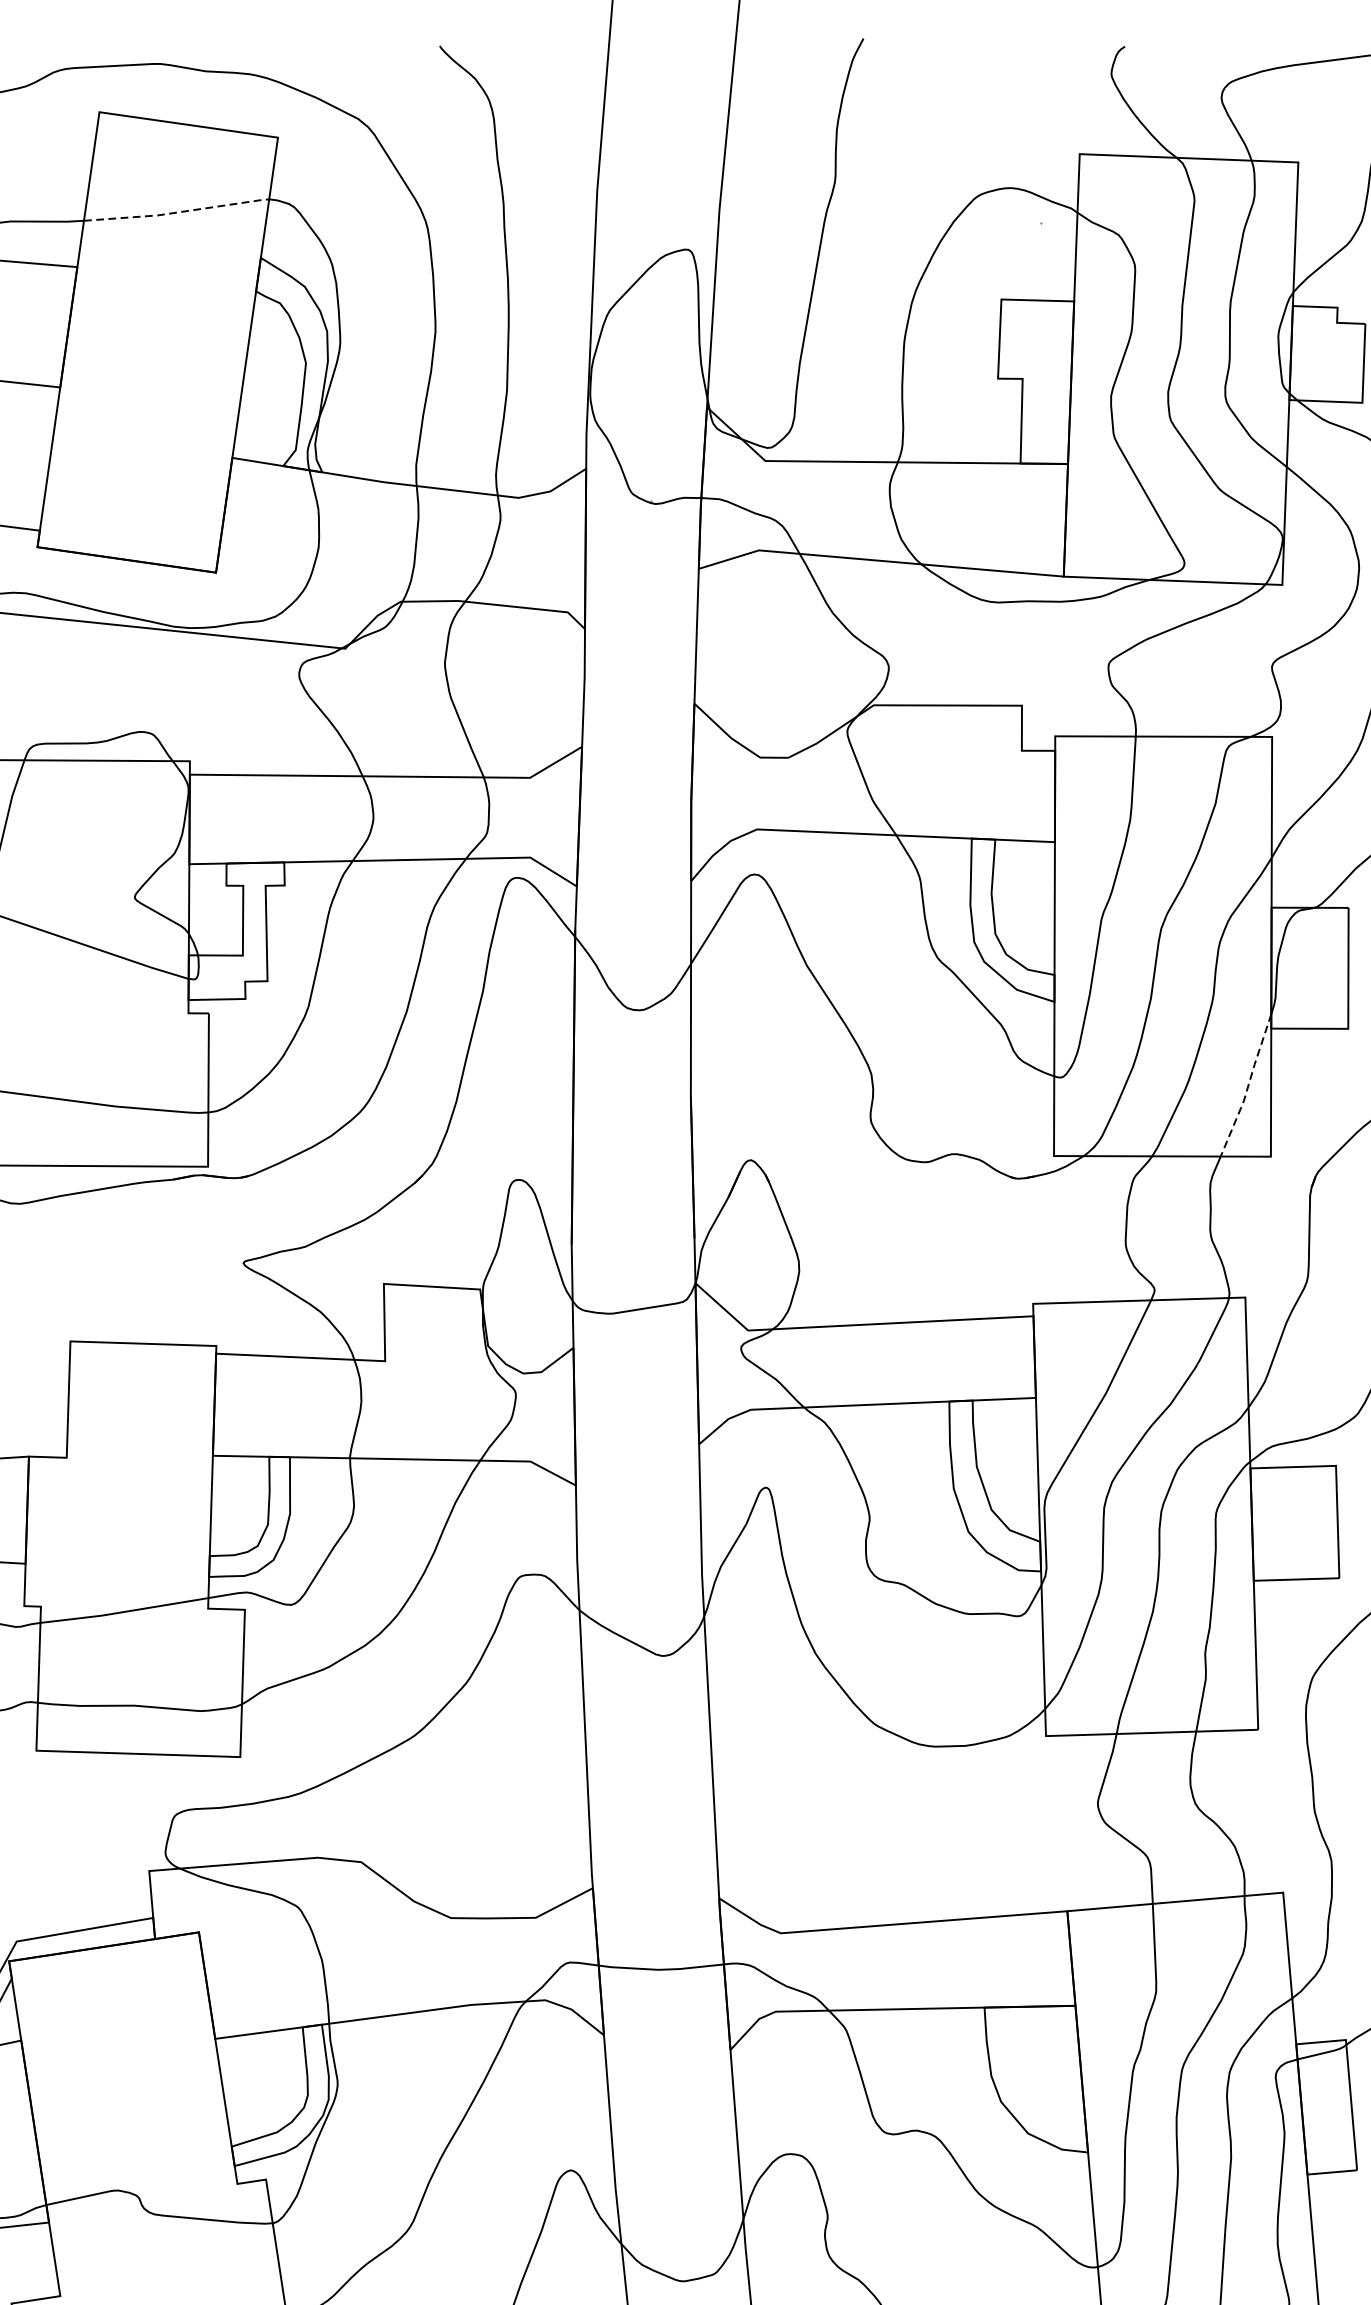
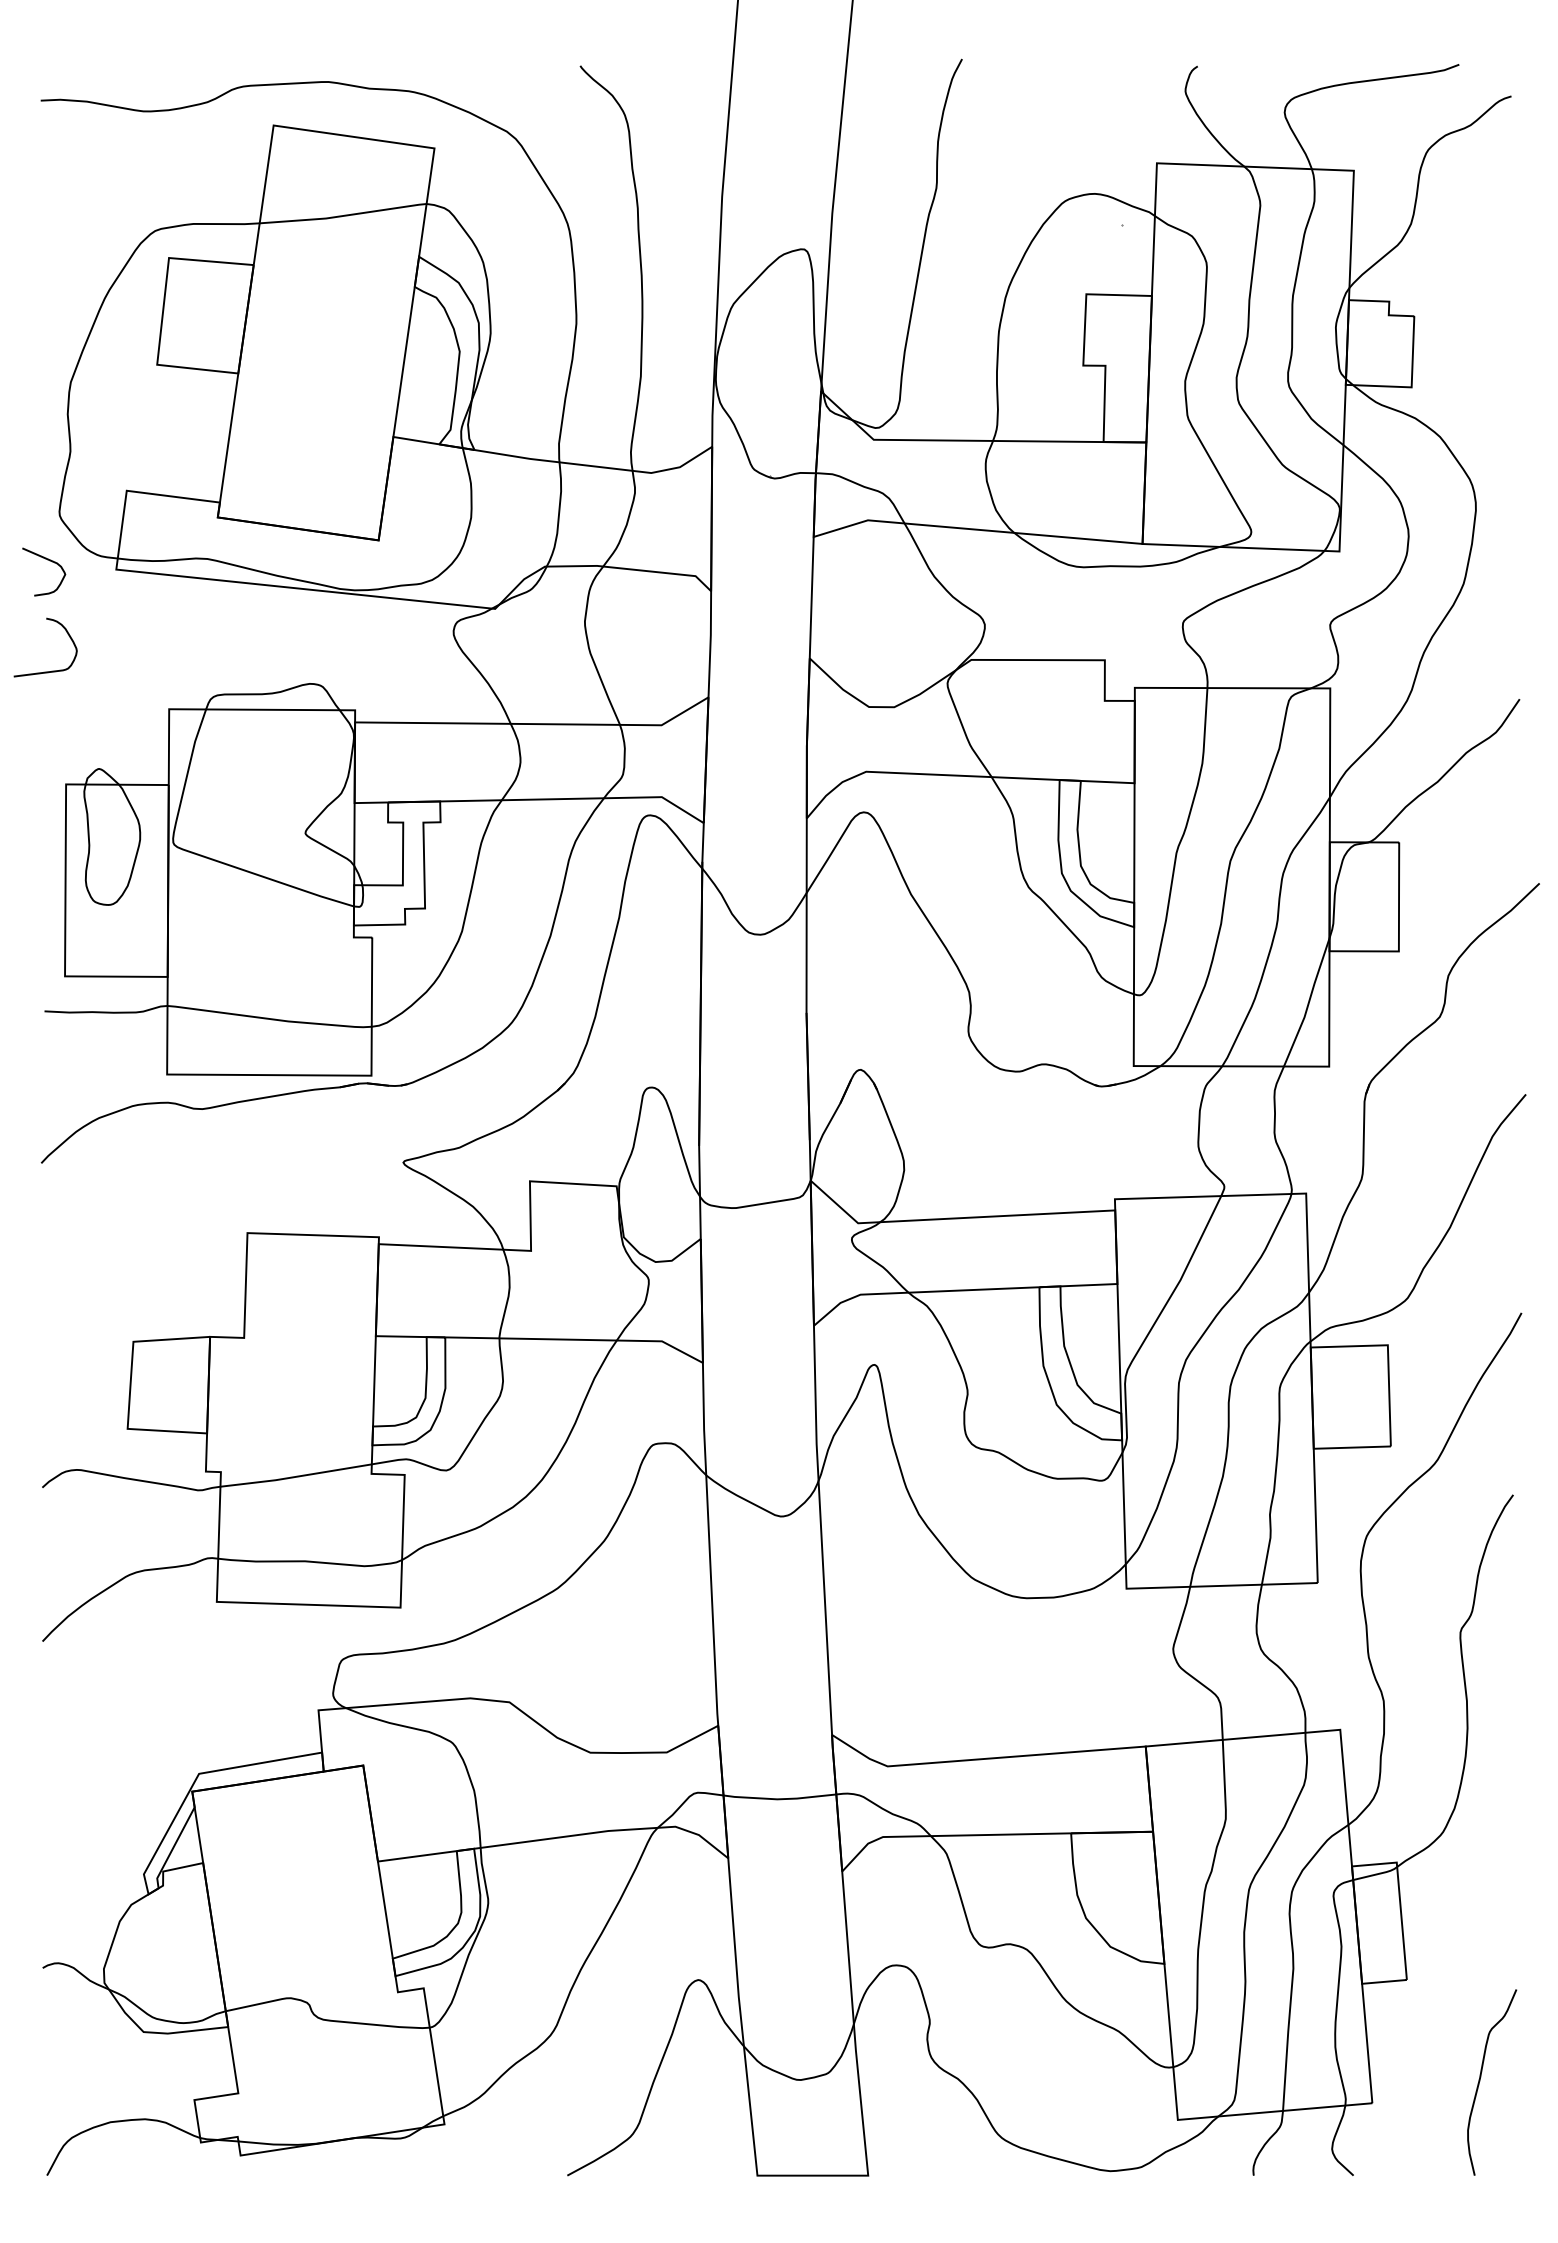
line: (177, 212) -> (343, 215), dashed -> solid
line: (1247, 1086) -> (1308, 1003), dashed -> solid

